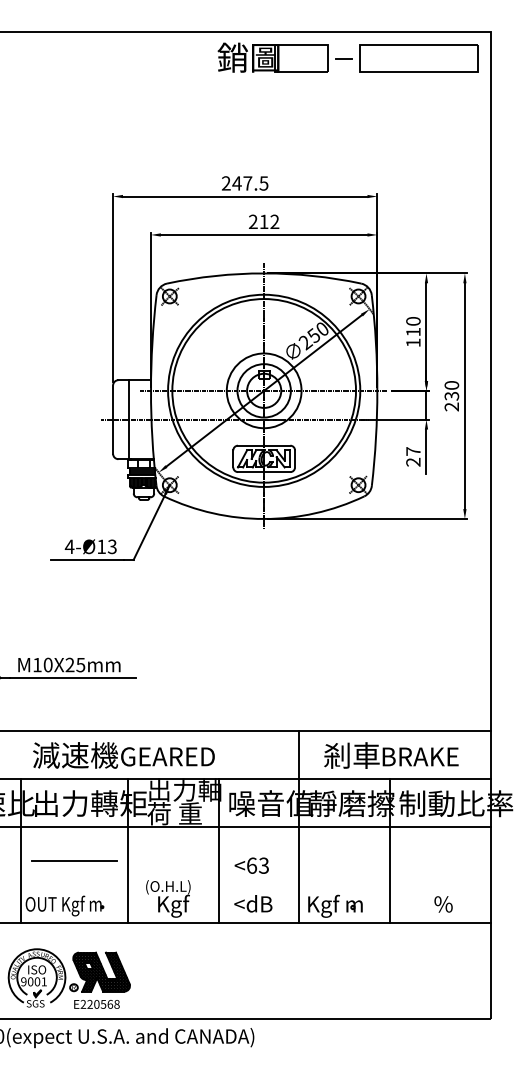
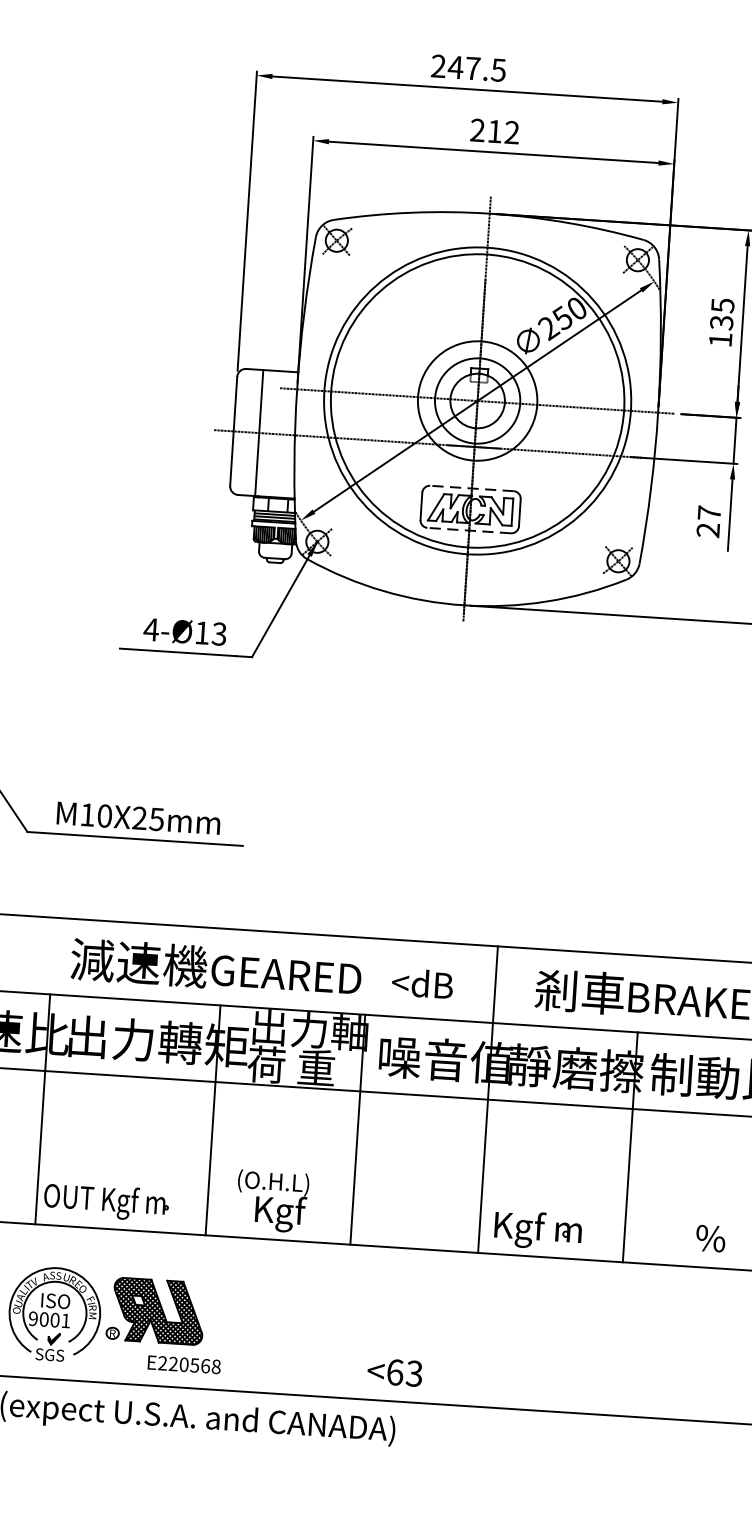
text: (413, 326) -> (722, 313), 110 -> 135
line: (263, 445) -> (470, 488), solid -> dashed
line: (263, 472) -> (468, 531), solid -> dashed
line: (74, 861) -> (126, 1132), removed
text: (251, 865) -> (394, 1372), moved
text: (253, 903) -> (422, 983), moved
text: (96, 1004) -> (183, 1364), moved

